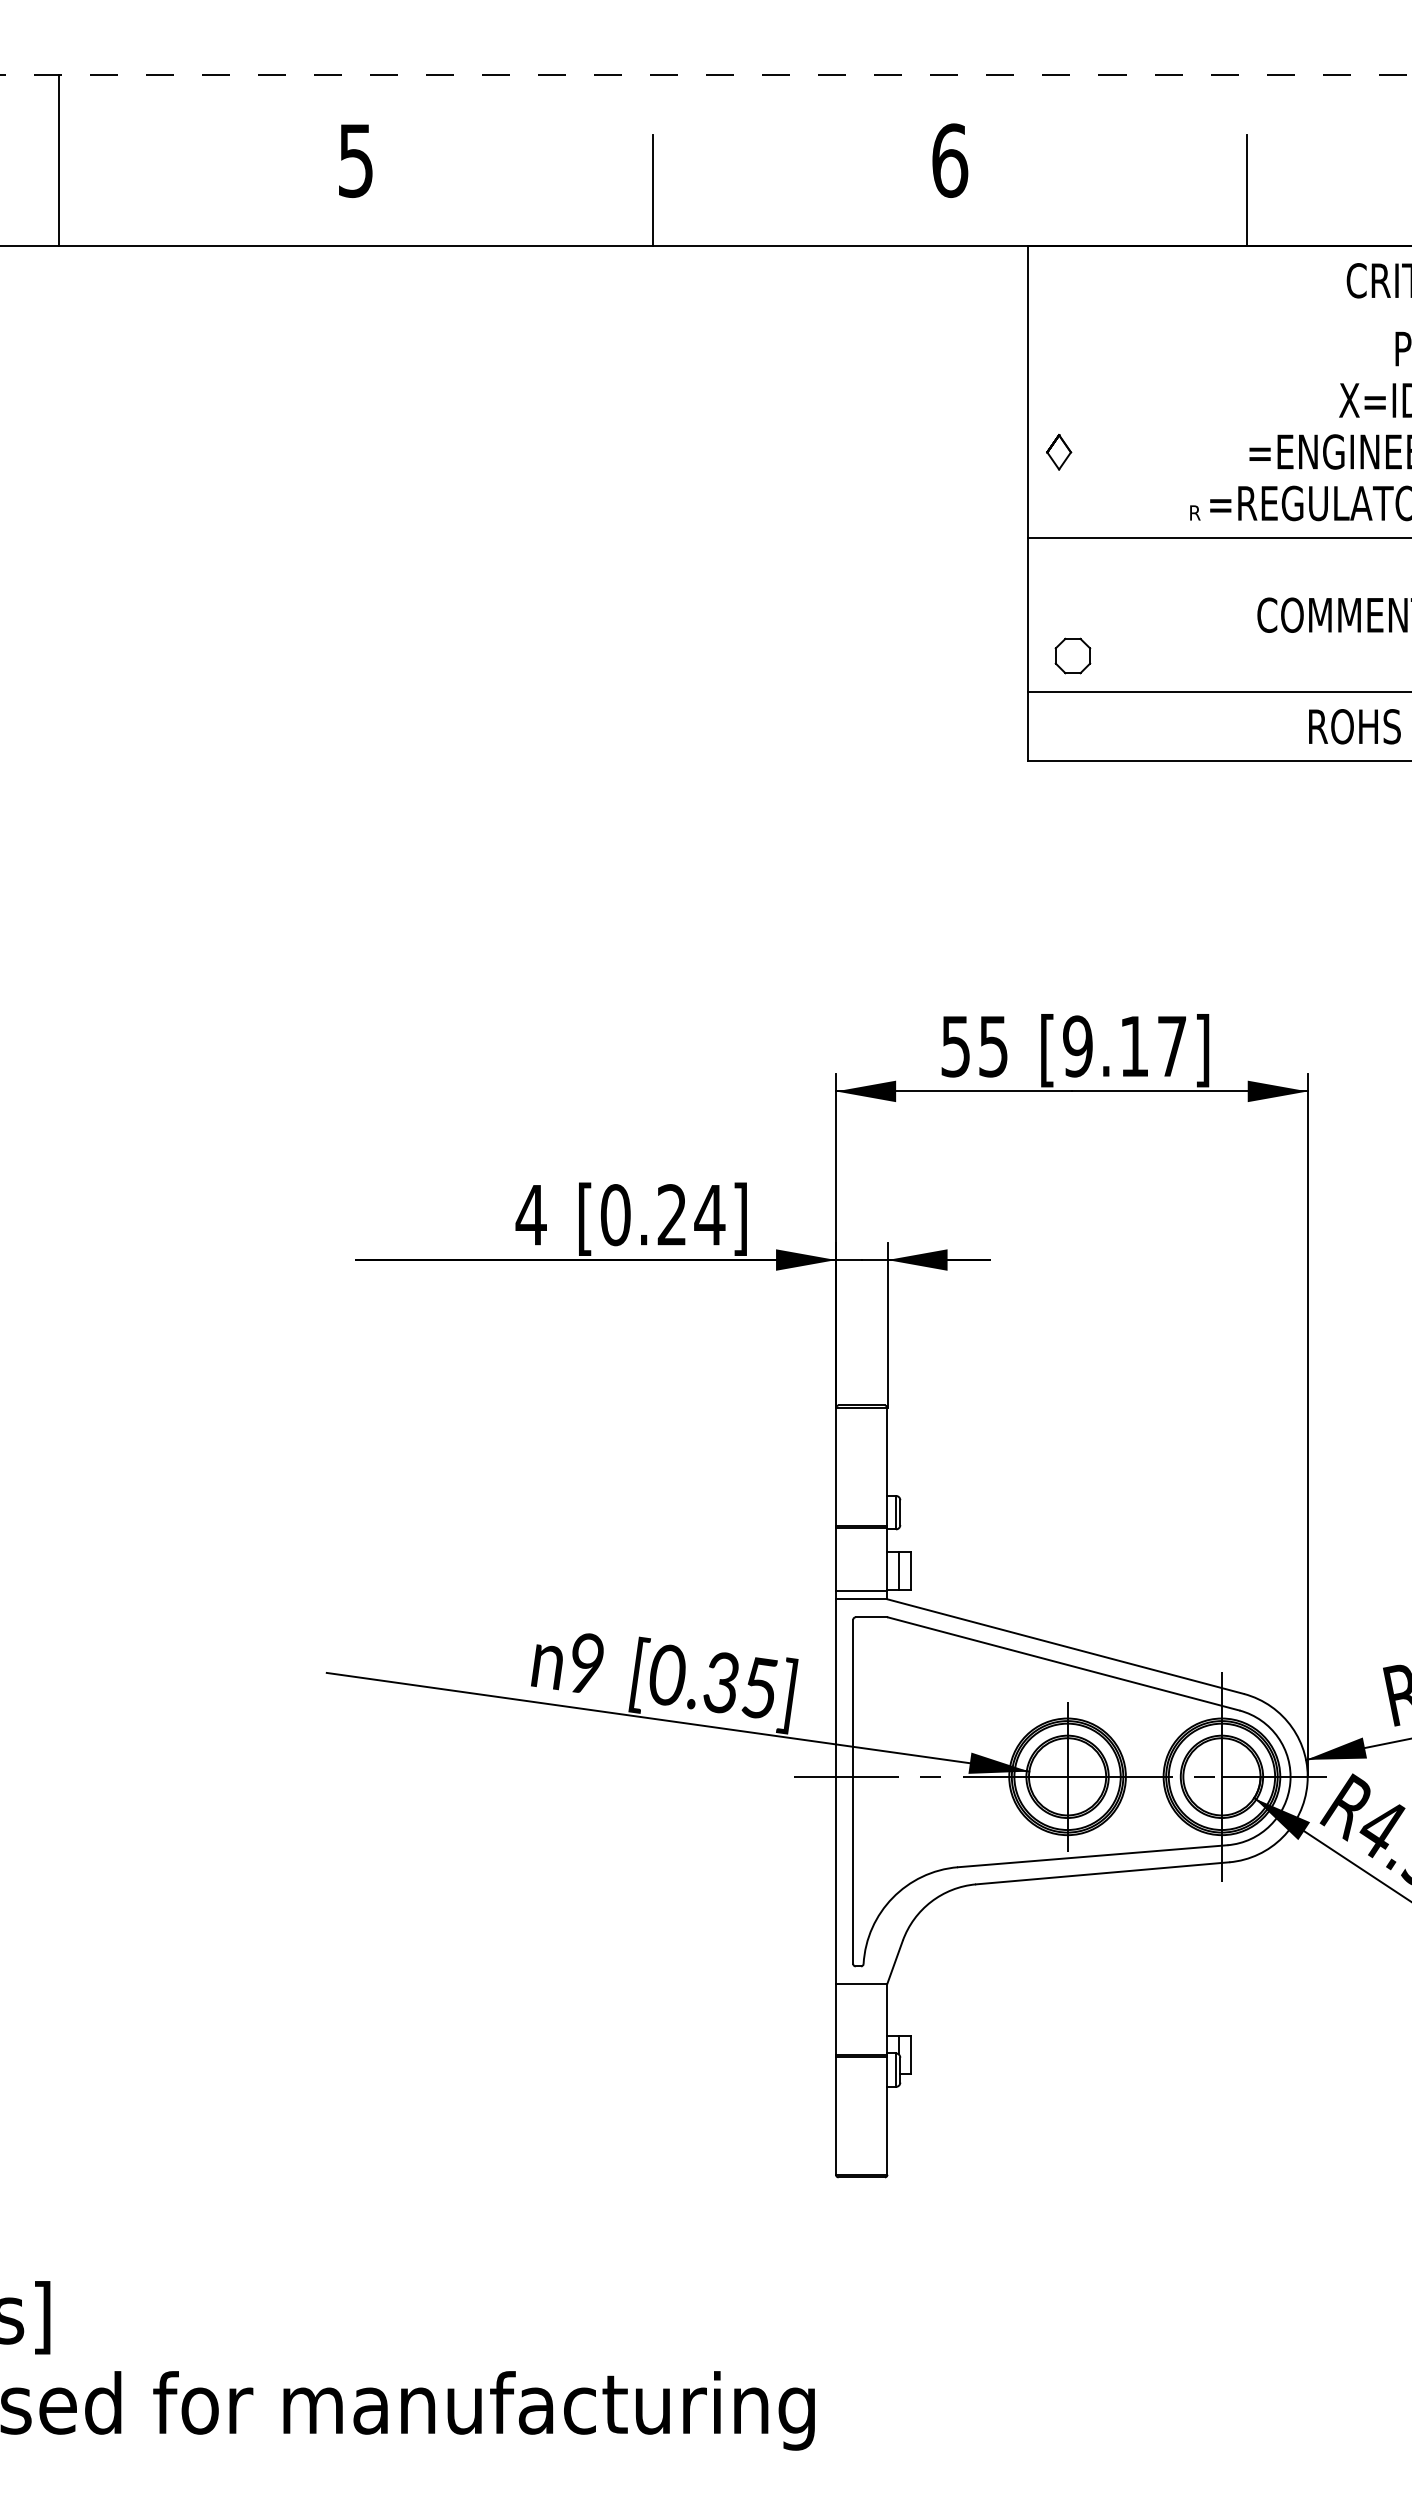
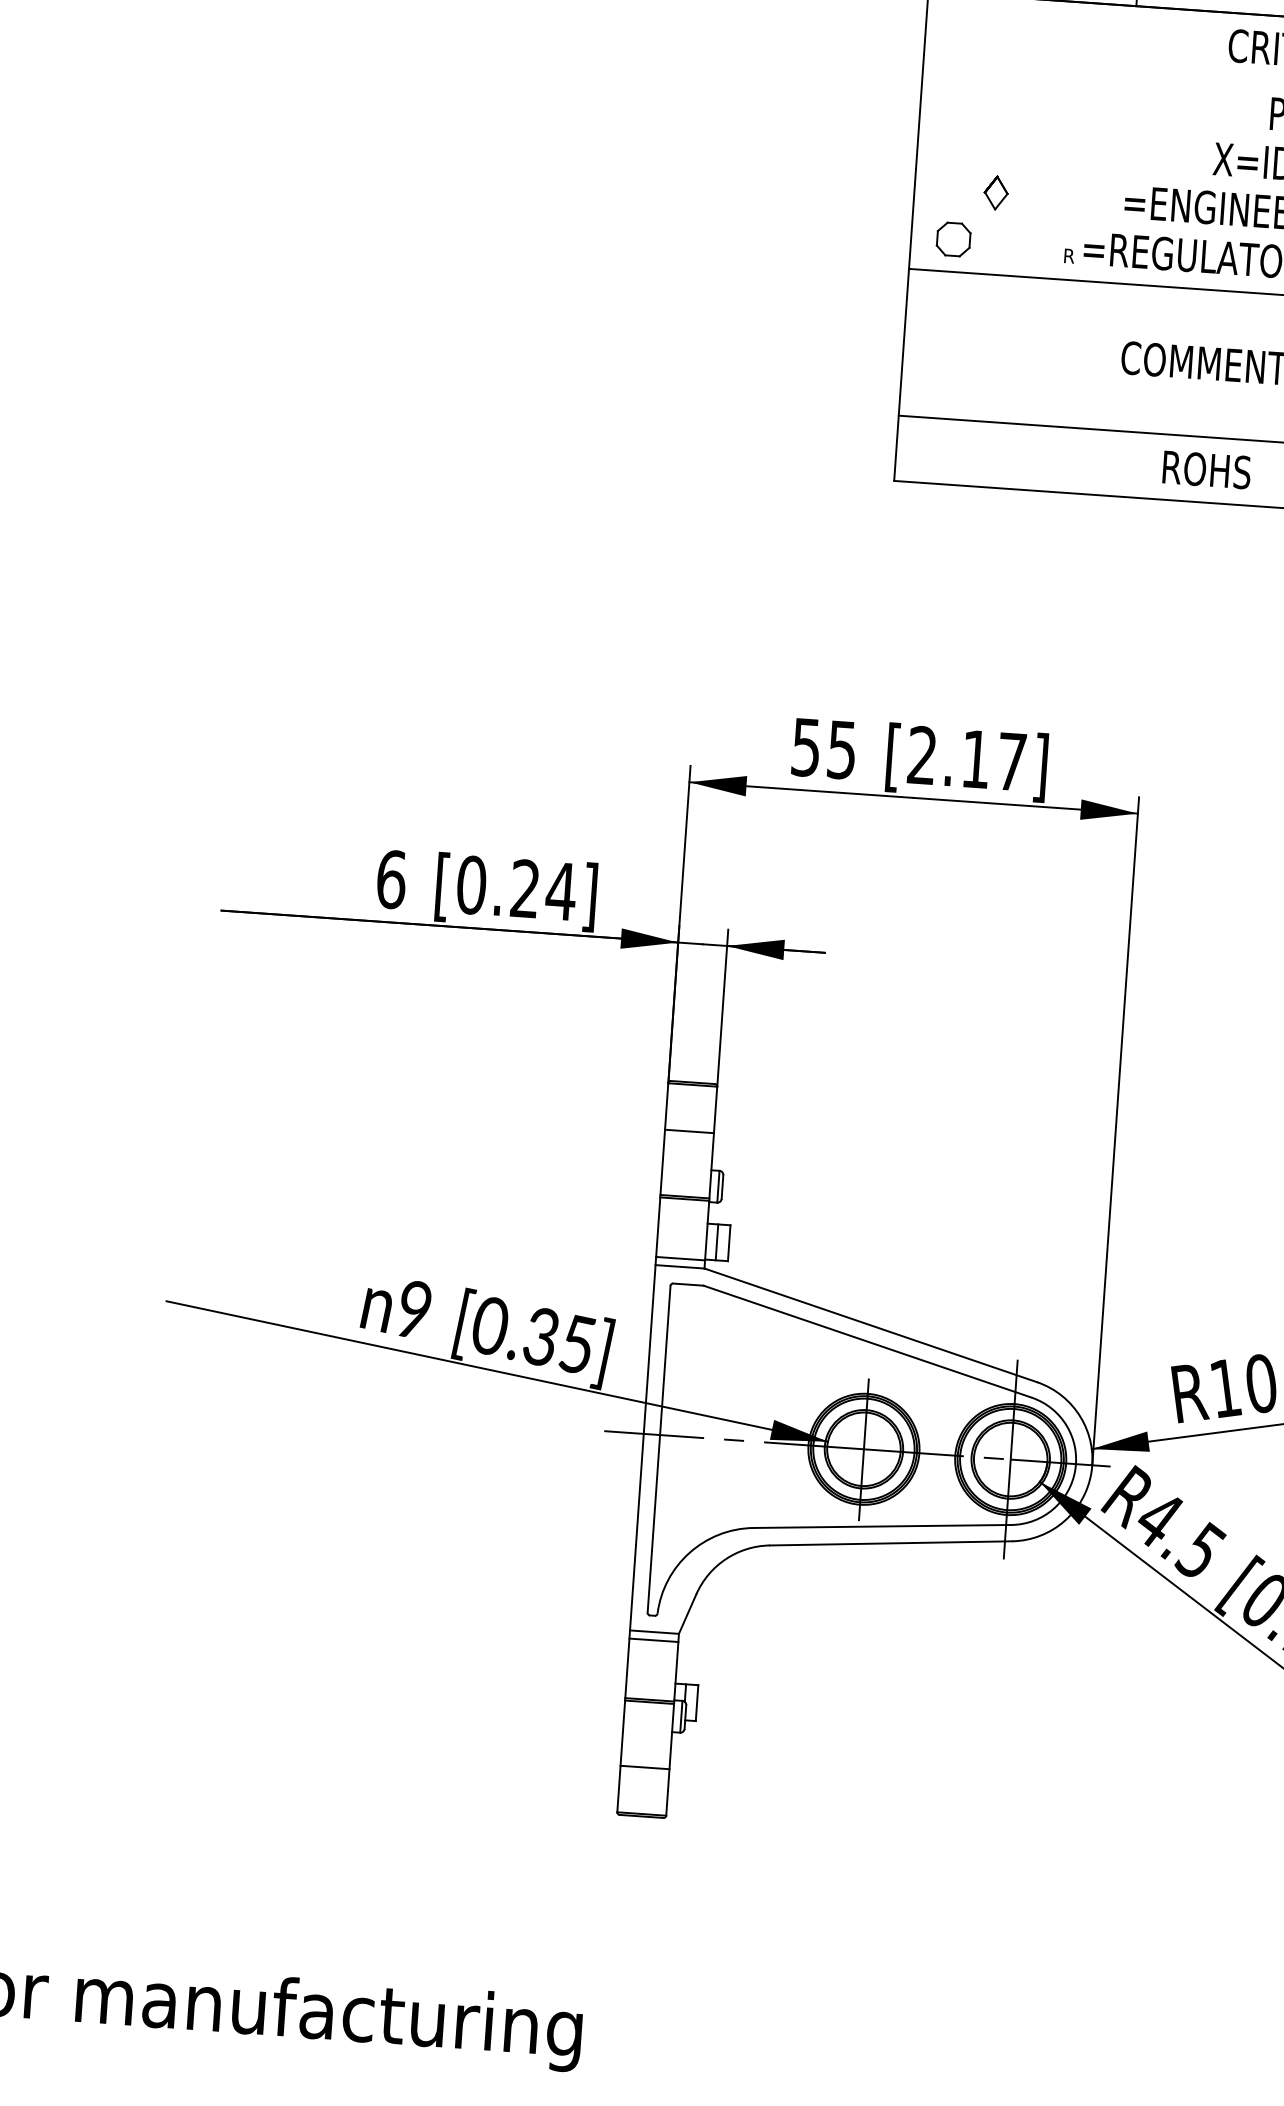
part: (1059, 452) -> (996, 193), moved
part: (1072, 655) -> (953, 238), moved
text: (1077, 1046) -> (921, 755), [9.17] -> [2.17]
text: (530, 1215) -> (390, 879), 4 -> 6
line: (861, 1456) -> (689, 1131), added
line: (861, 1992) -> (653, 1640), added
line: (861, 2125) -> (644, 1767), added

